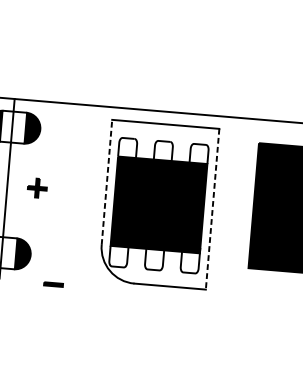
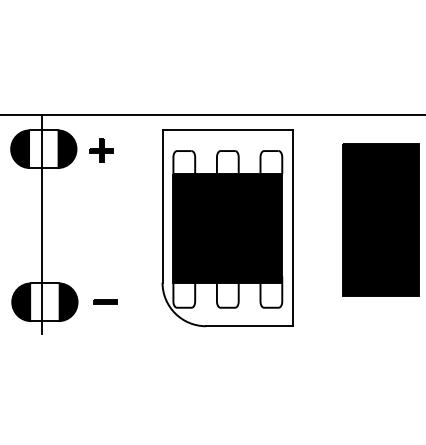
line: (106, 182) -> (162, 206), dashed -> solid
part: (37, 188) -> (101, 150), moved
line: (212, 209) -> (293, 228), dashed -> solid
part: (53, 284) -> (105, 301), moved

